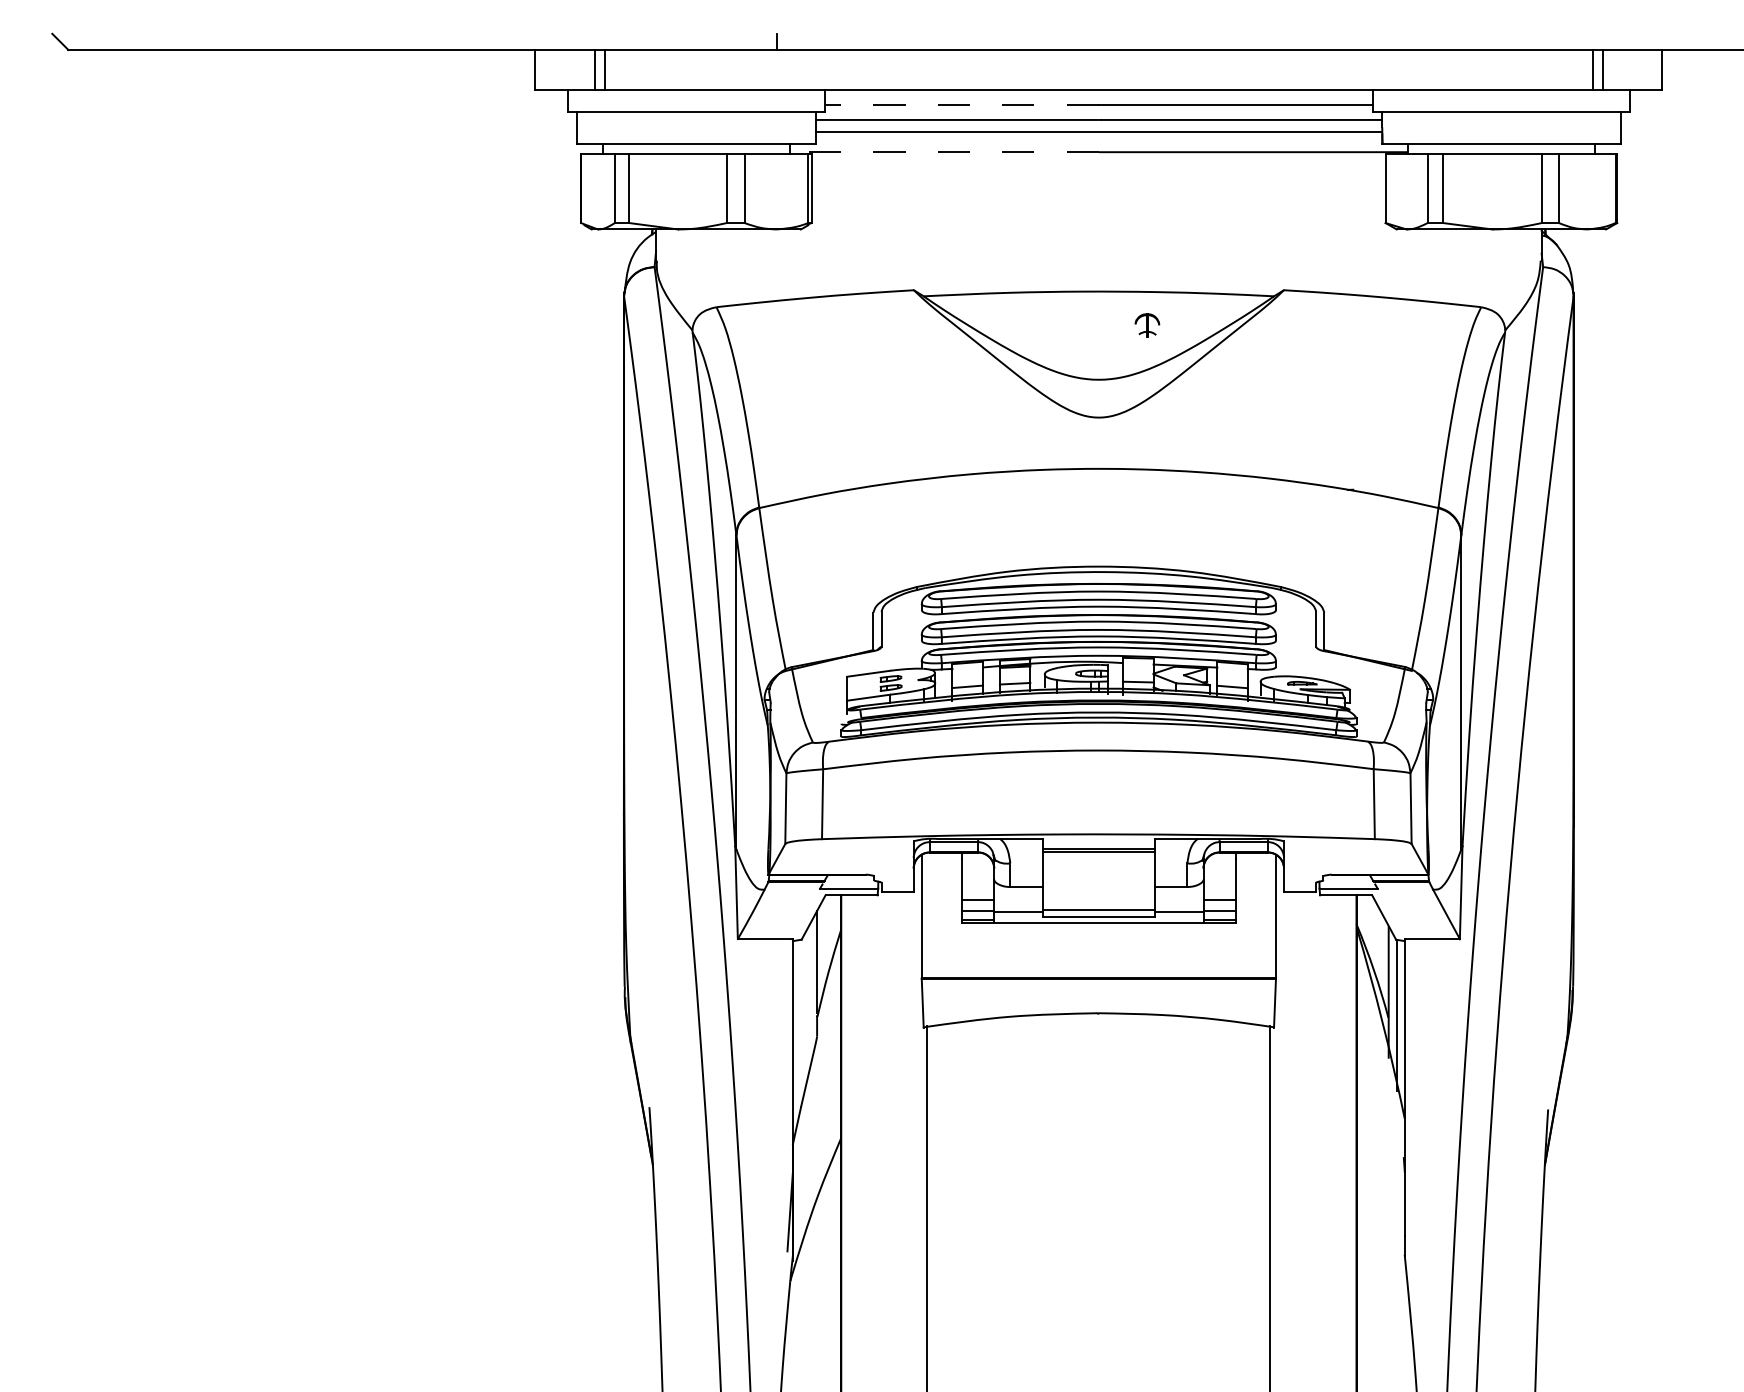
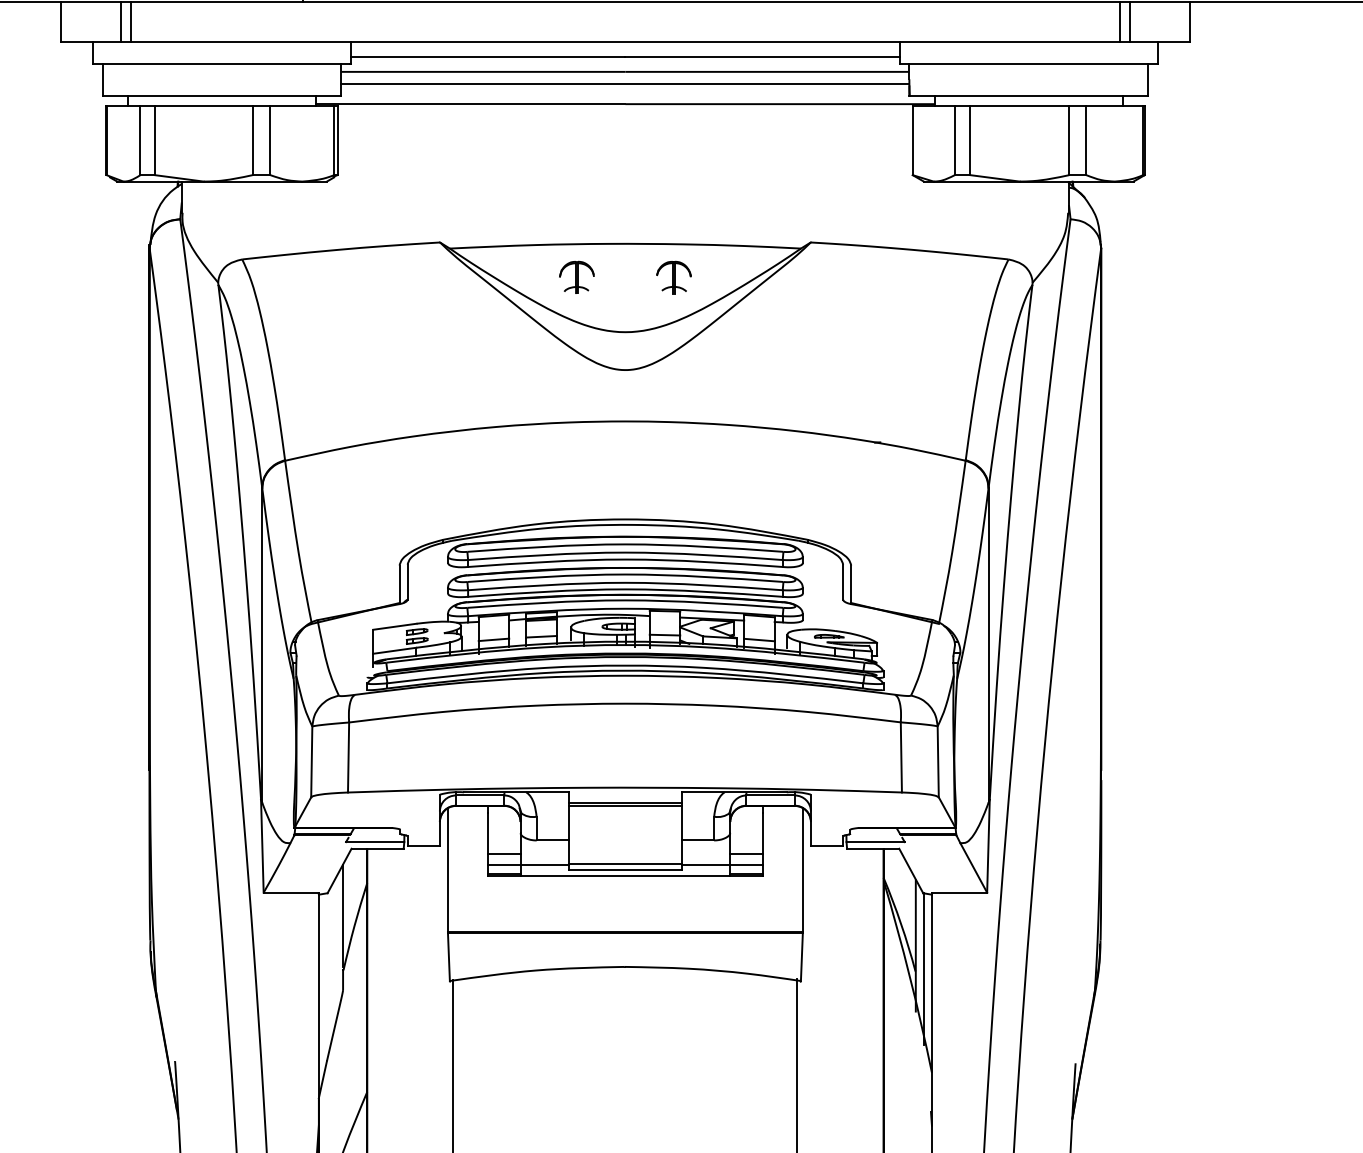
line: (962, 104) -> (488, 56), dashed -> solid
line: (943, 152) -> (469, 104), dashed -> solid
part: (1050, 324) -> (576, 276), added
part: (1147, 325) -> (674, 277), size x1.43

